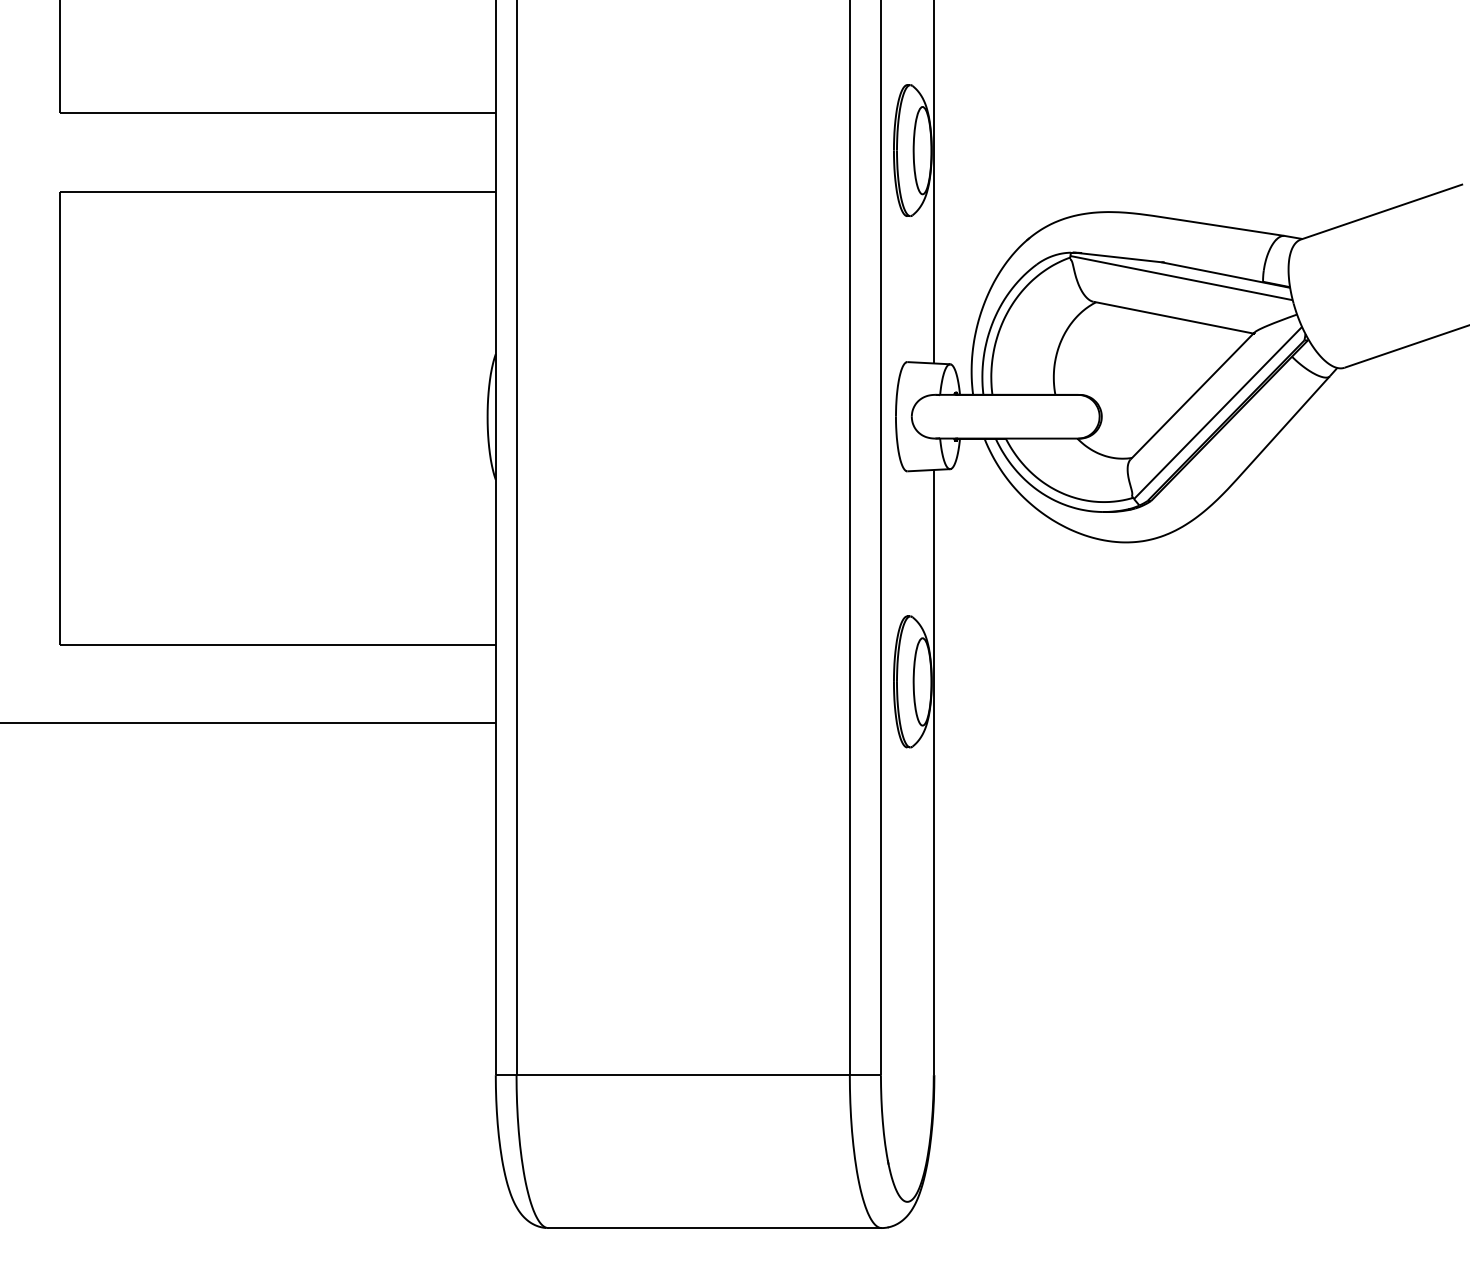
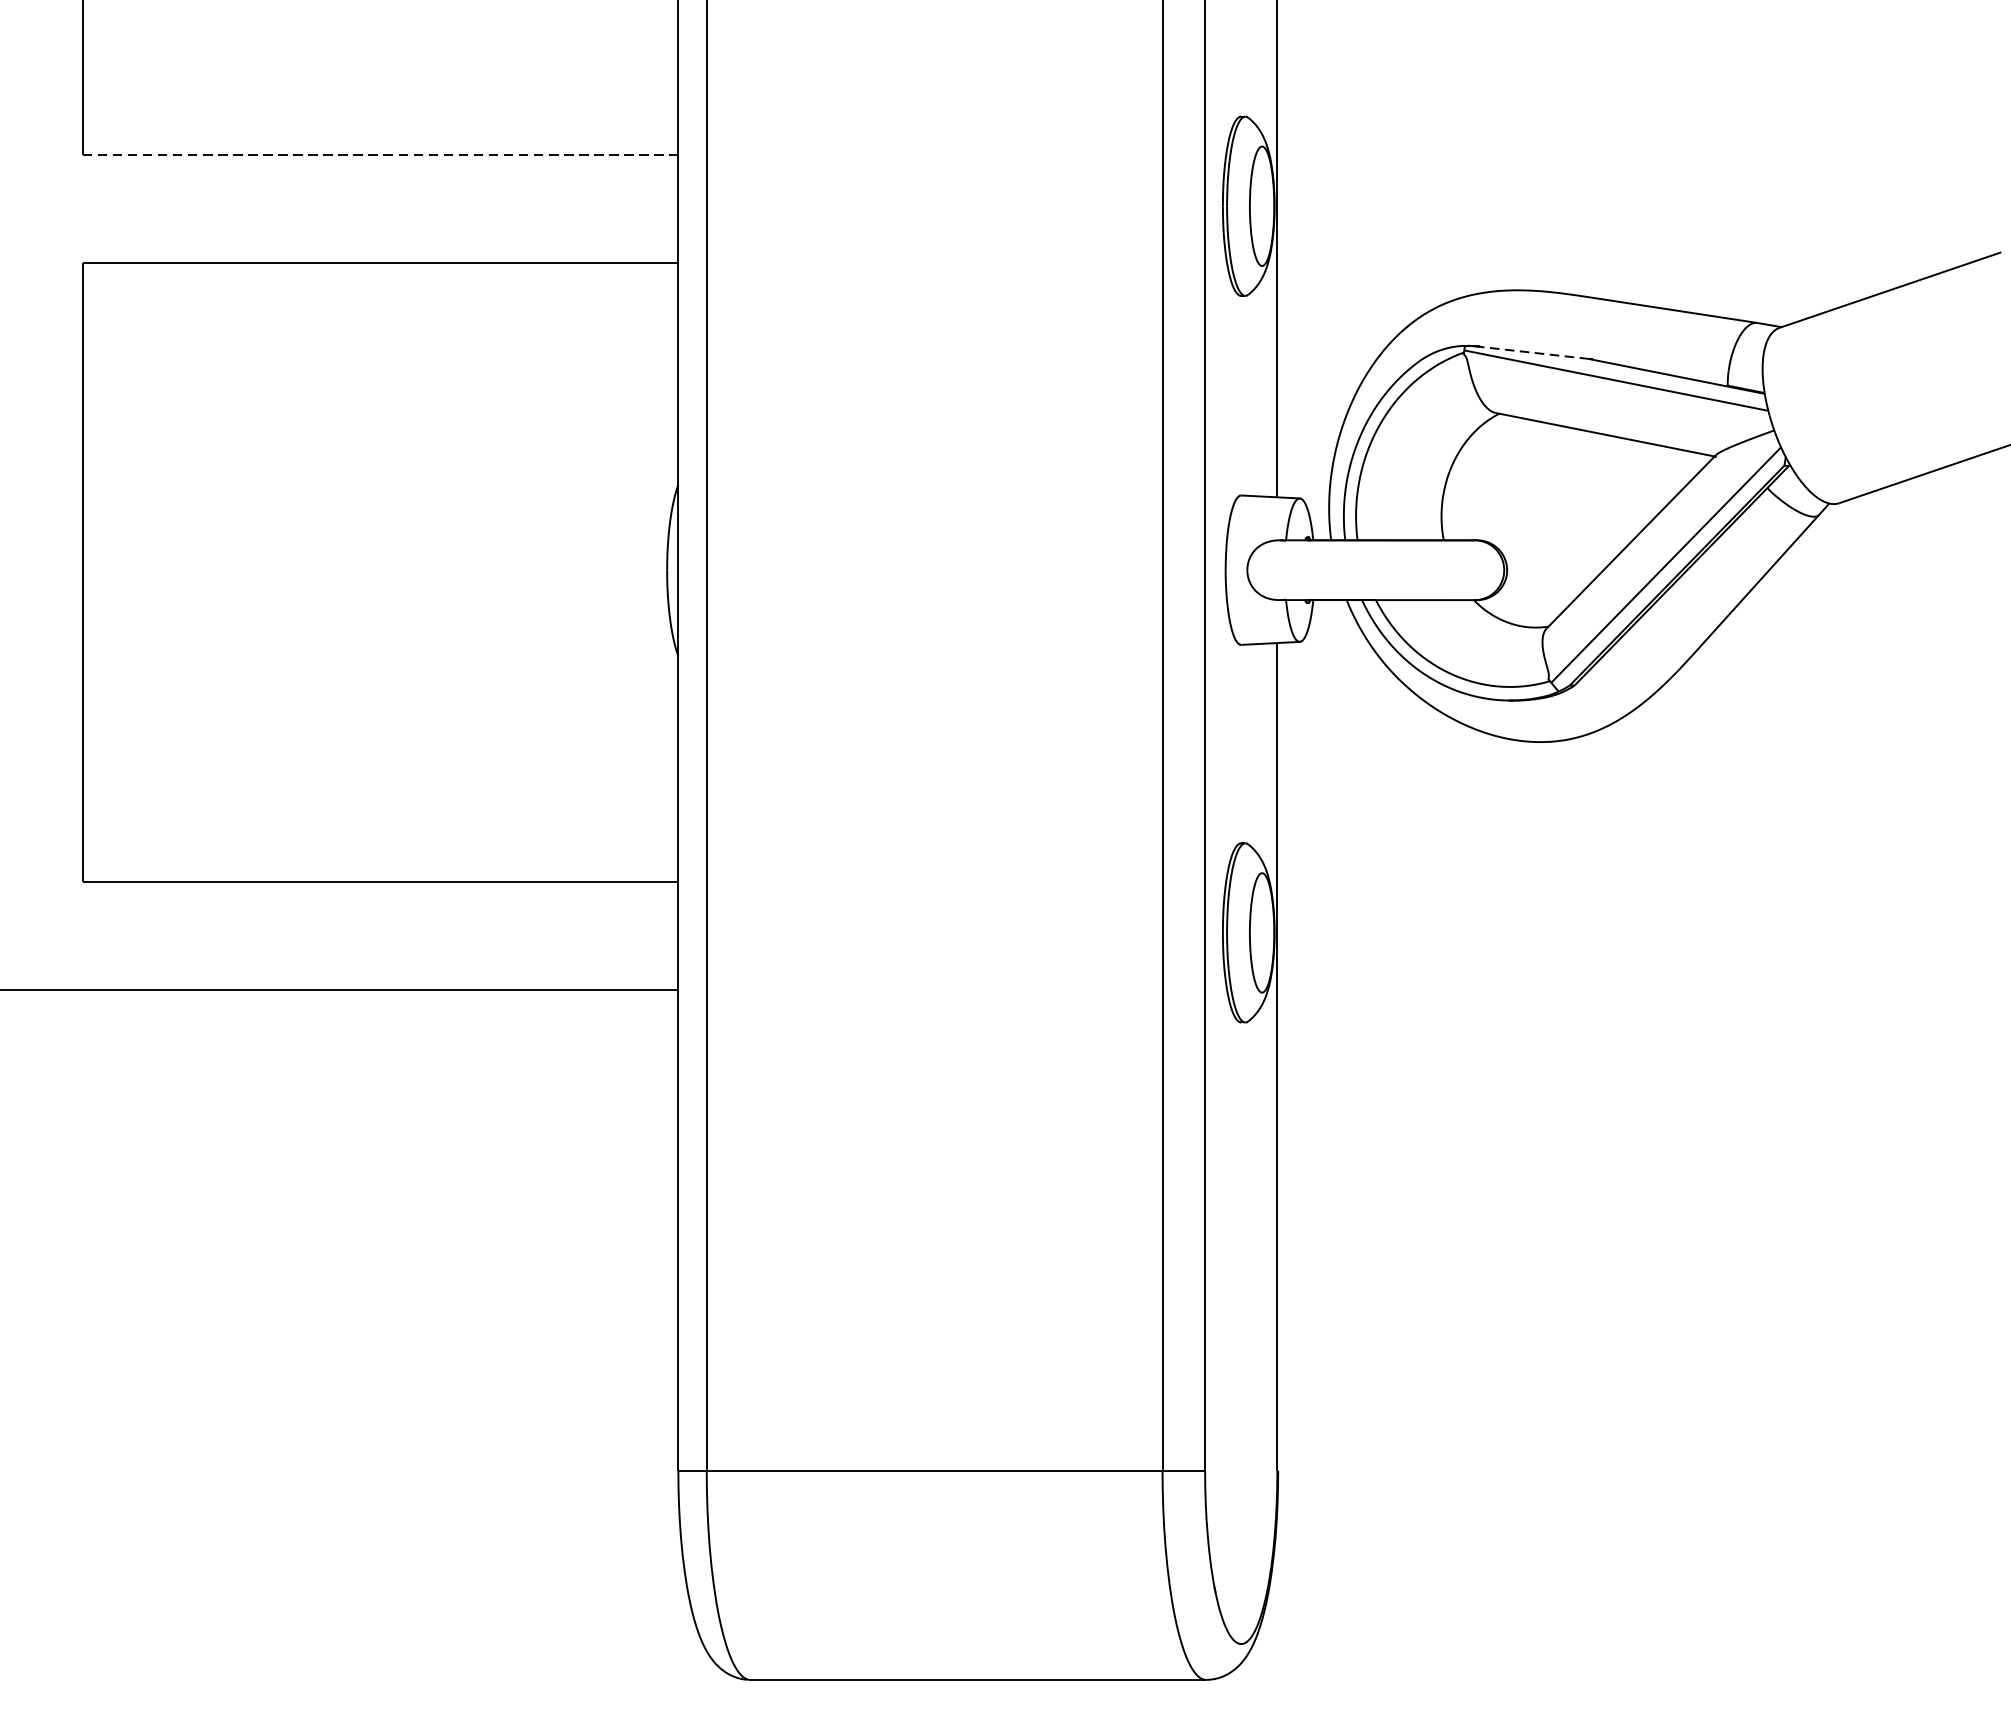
line: (277, 113) -> (379, 155), solid -> dashed
line: (1119, 257) -> (1531, 352), solid -> dashed

